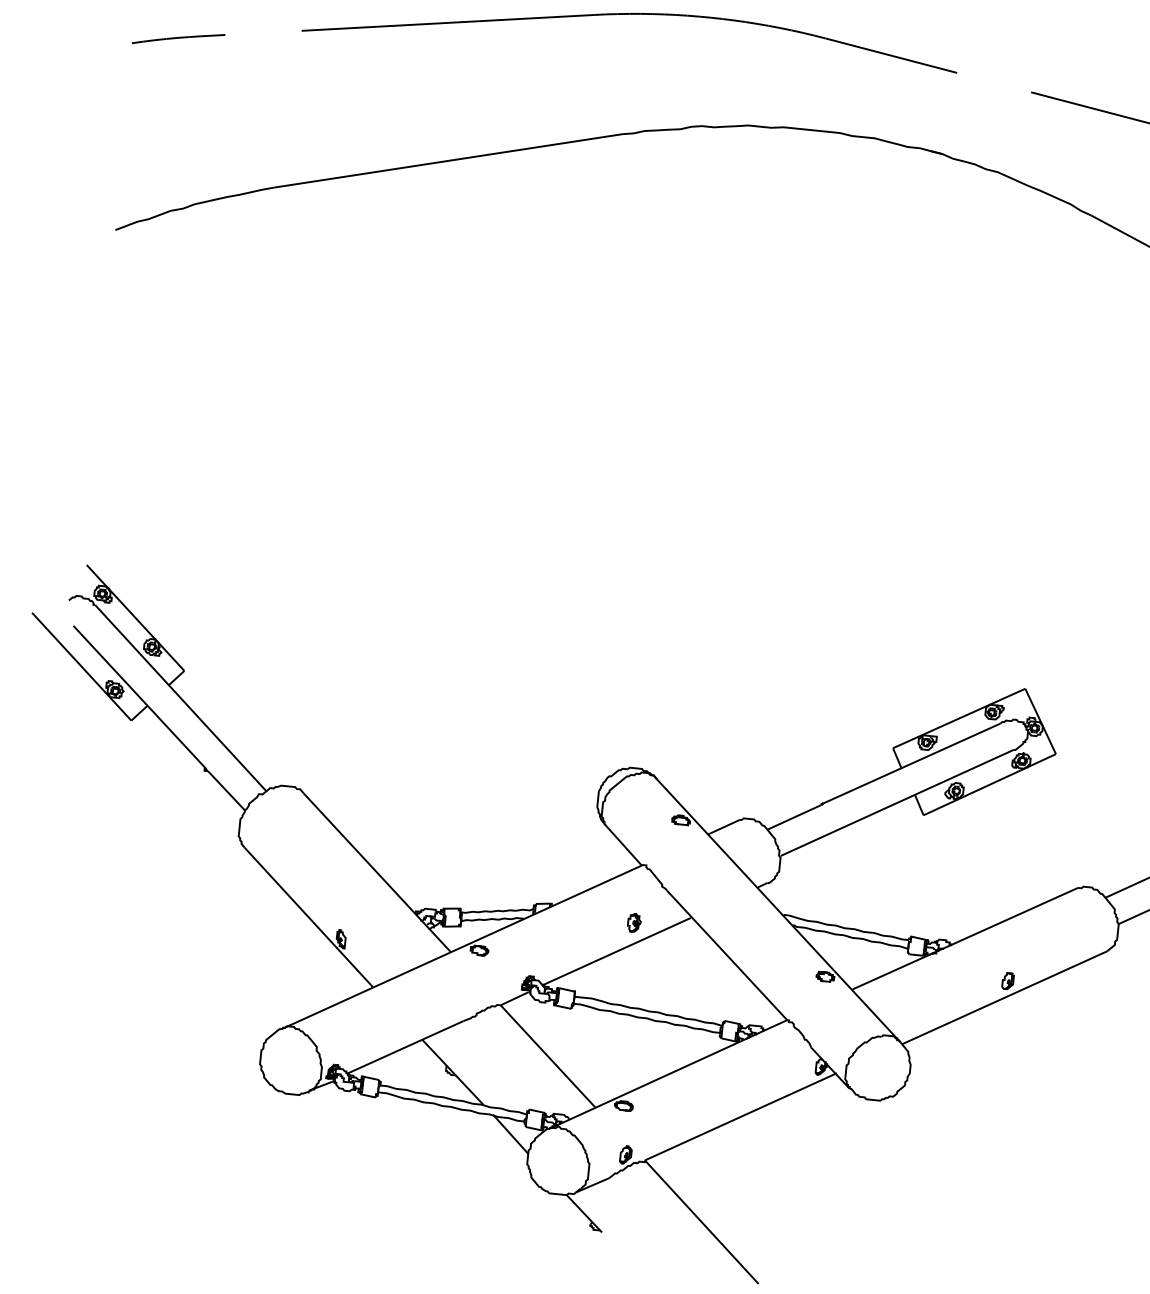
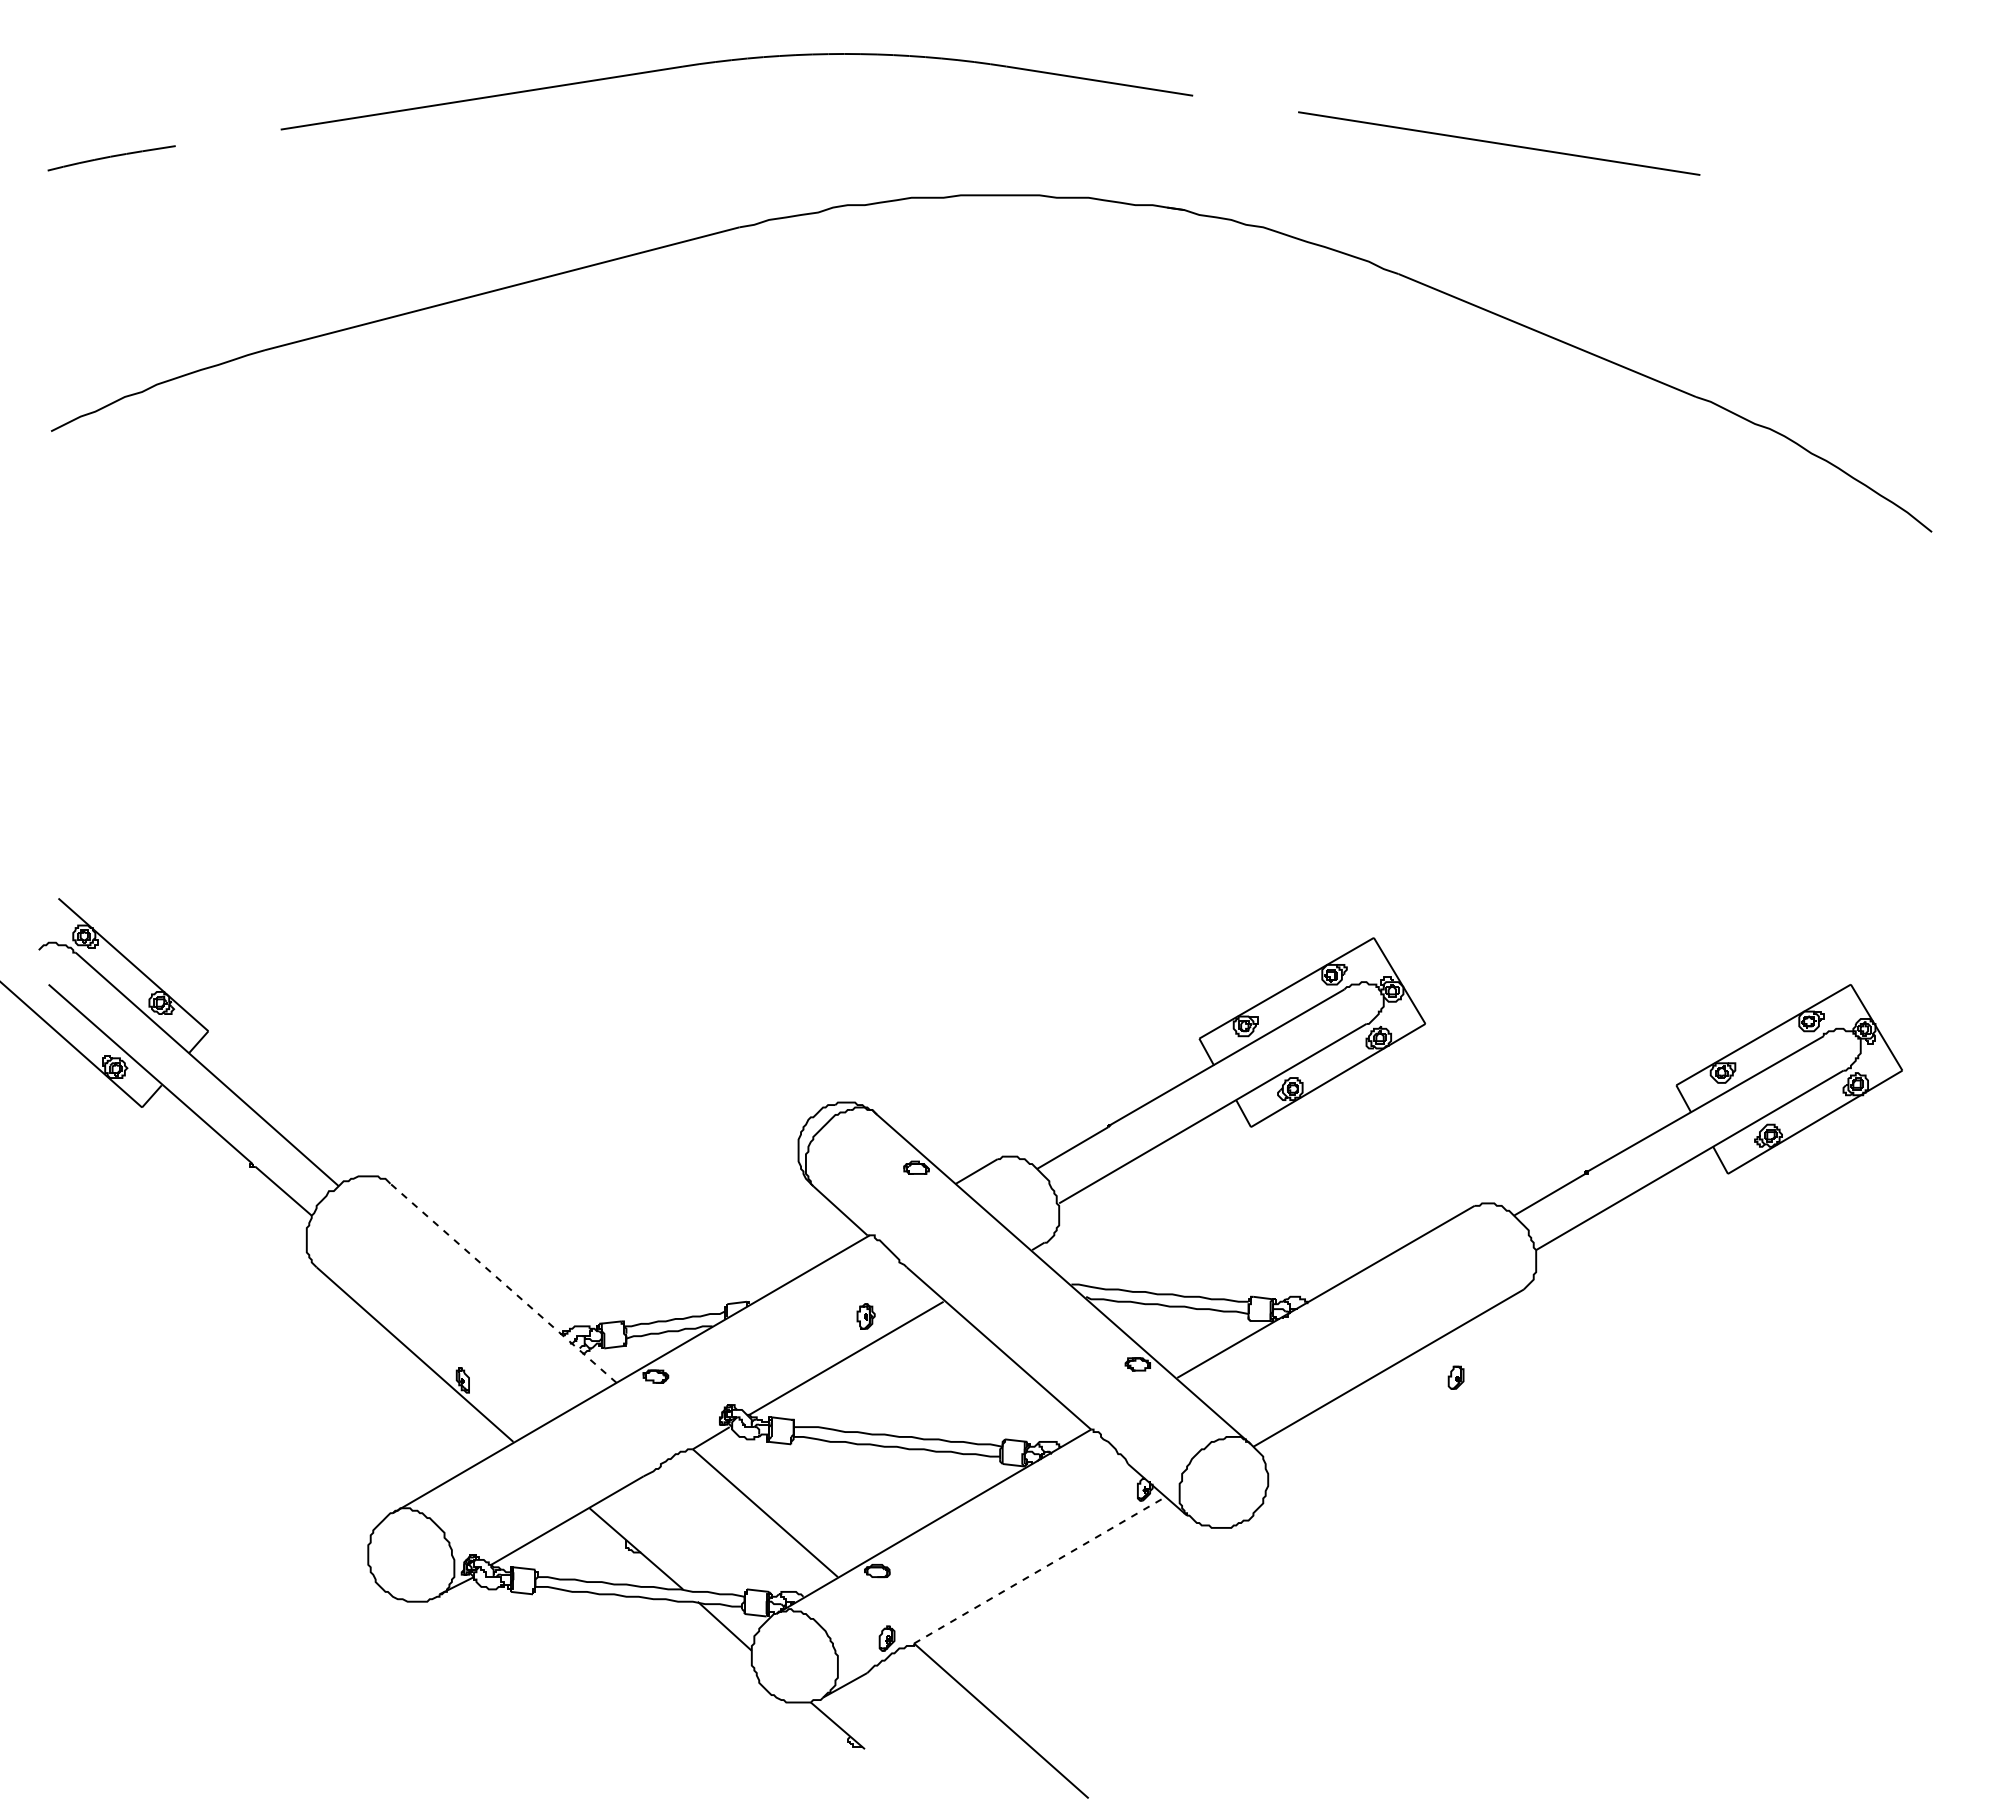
line: (377, 872) -> (503, 1283), solid -> dashed
part: (1007, 981) -> (1455, 1377), moved
line: (740, 1116) -> (1040, 1569), solid -> dashed

